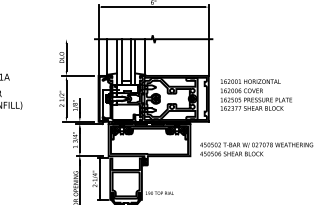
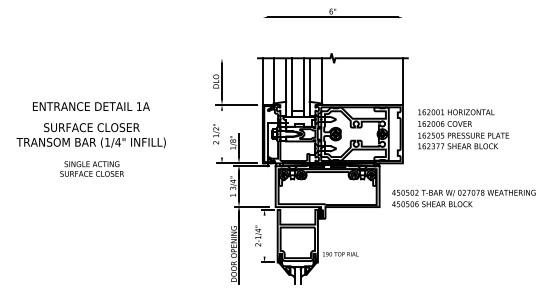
line: (98, 20) -> (262, 34), removed
line: (208, 20) -> (402, 34), removed
line: (66, 98) -> (222, 133), removed
line: (99, 178) -> (264, 235), removed

